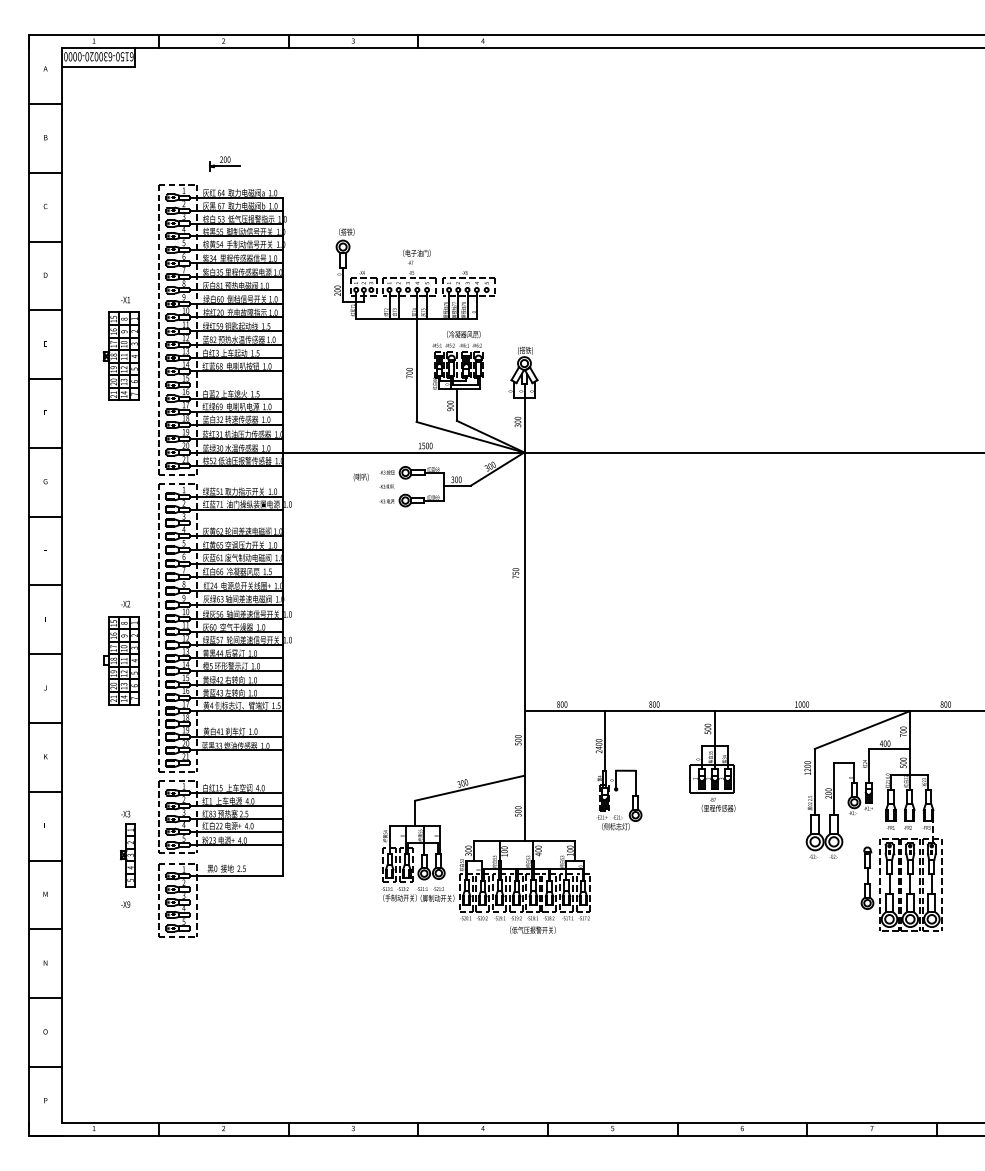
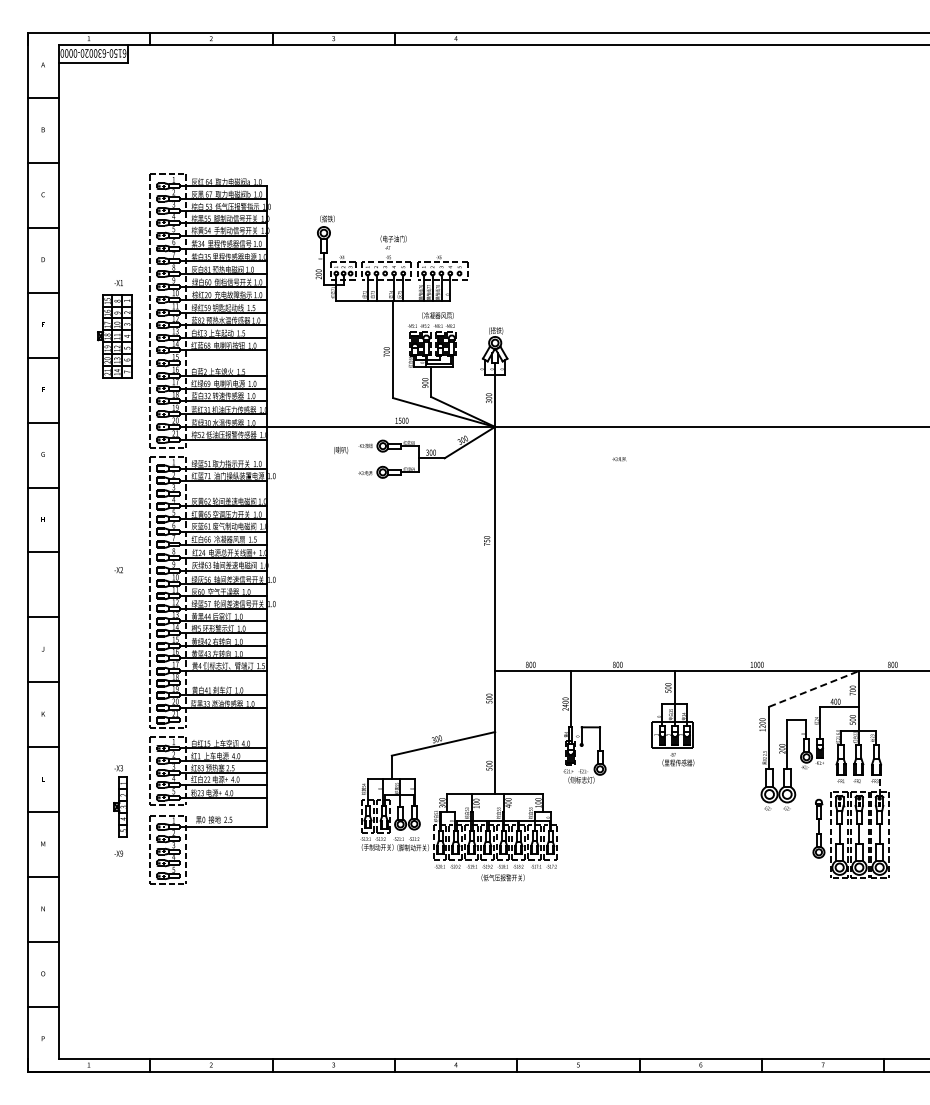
part: (224, 163) -> (212, 154), removed
text: (387, 486) -> (619, 459), moved
part: (121, 660) -> (114, 623), removed
line: (862, 729) -> (814, 688), solid -> dashed

